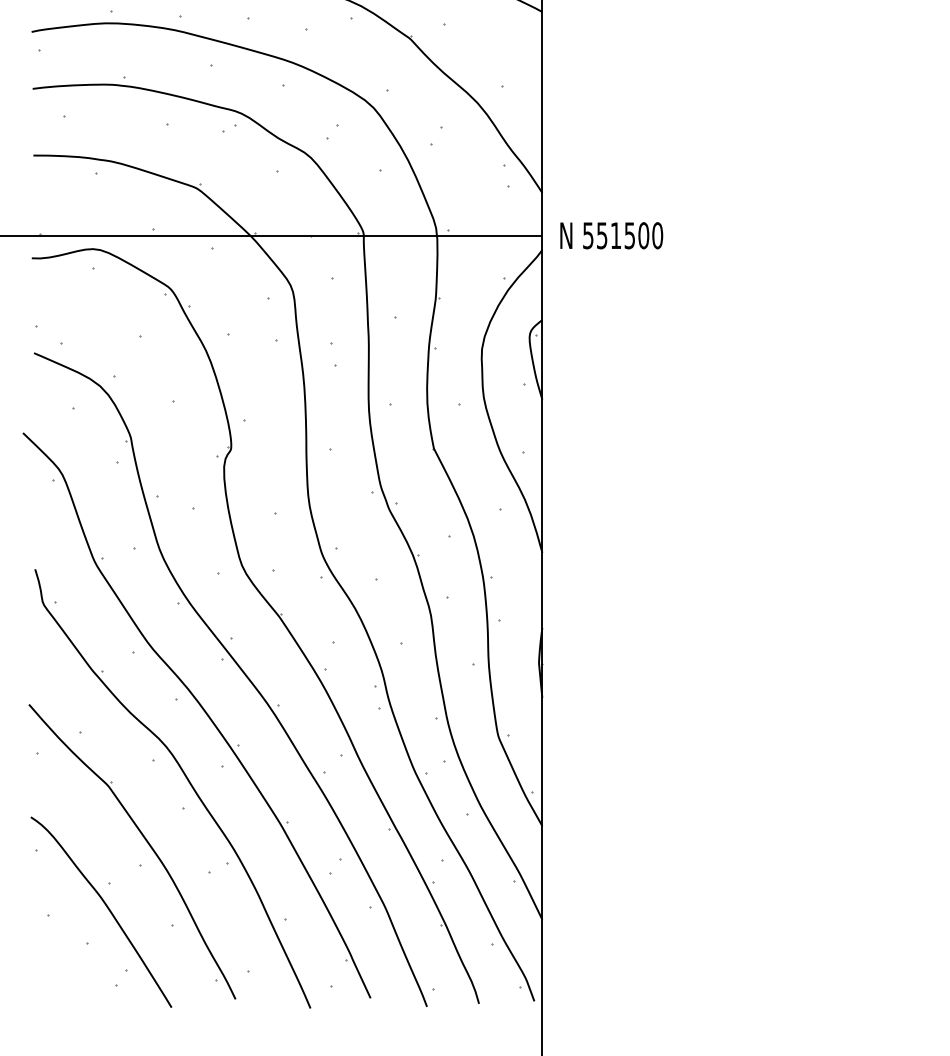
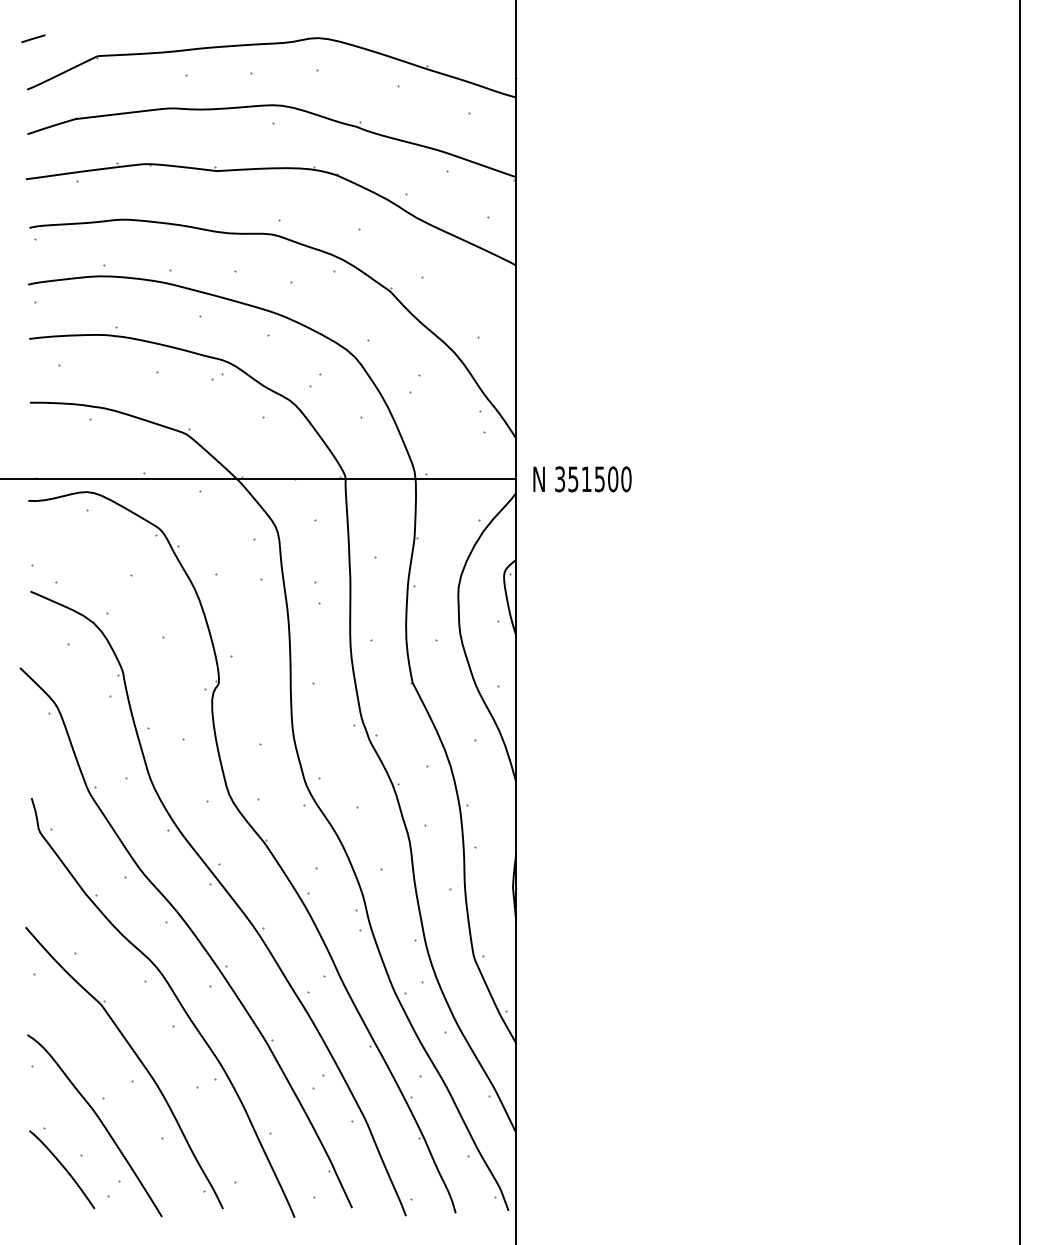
text: (588, 234) -> (560, 478), 551500 -> 351500
curve: (68, 956) -> (63, 1168), added

